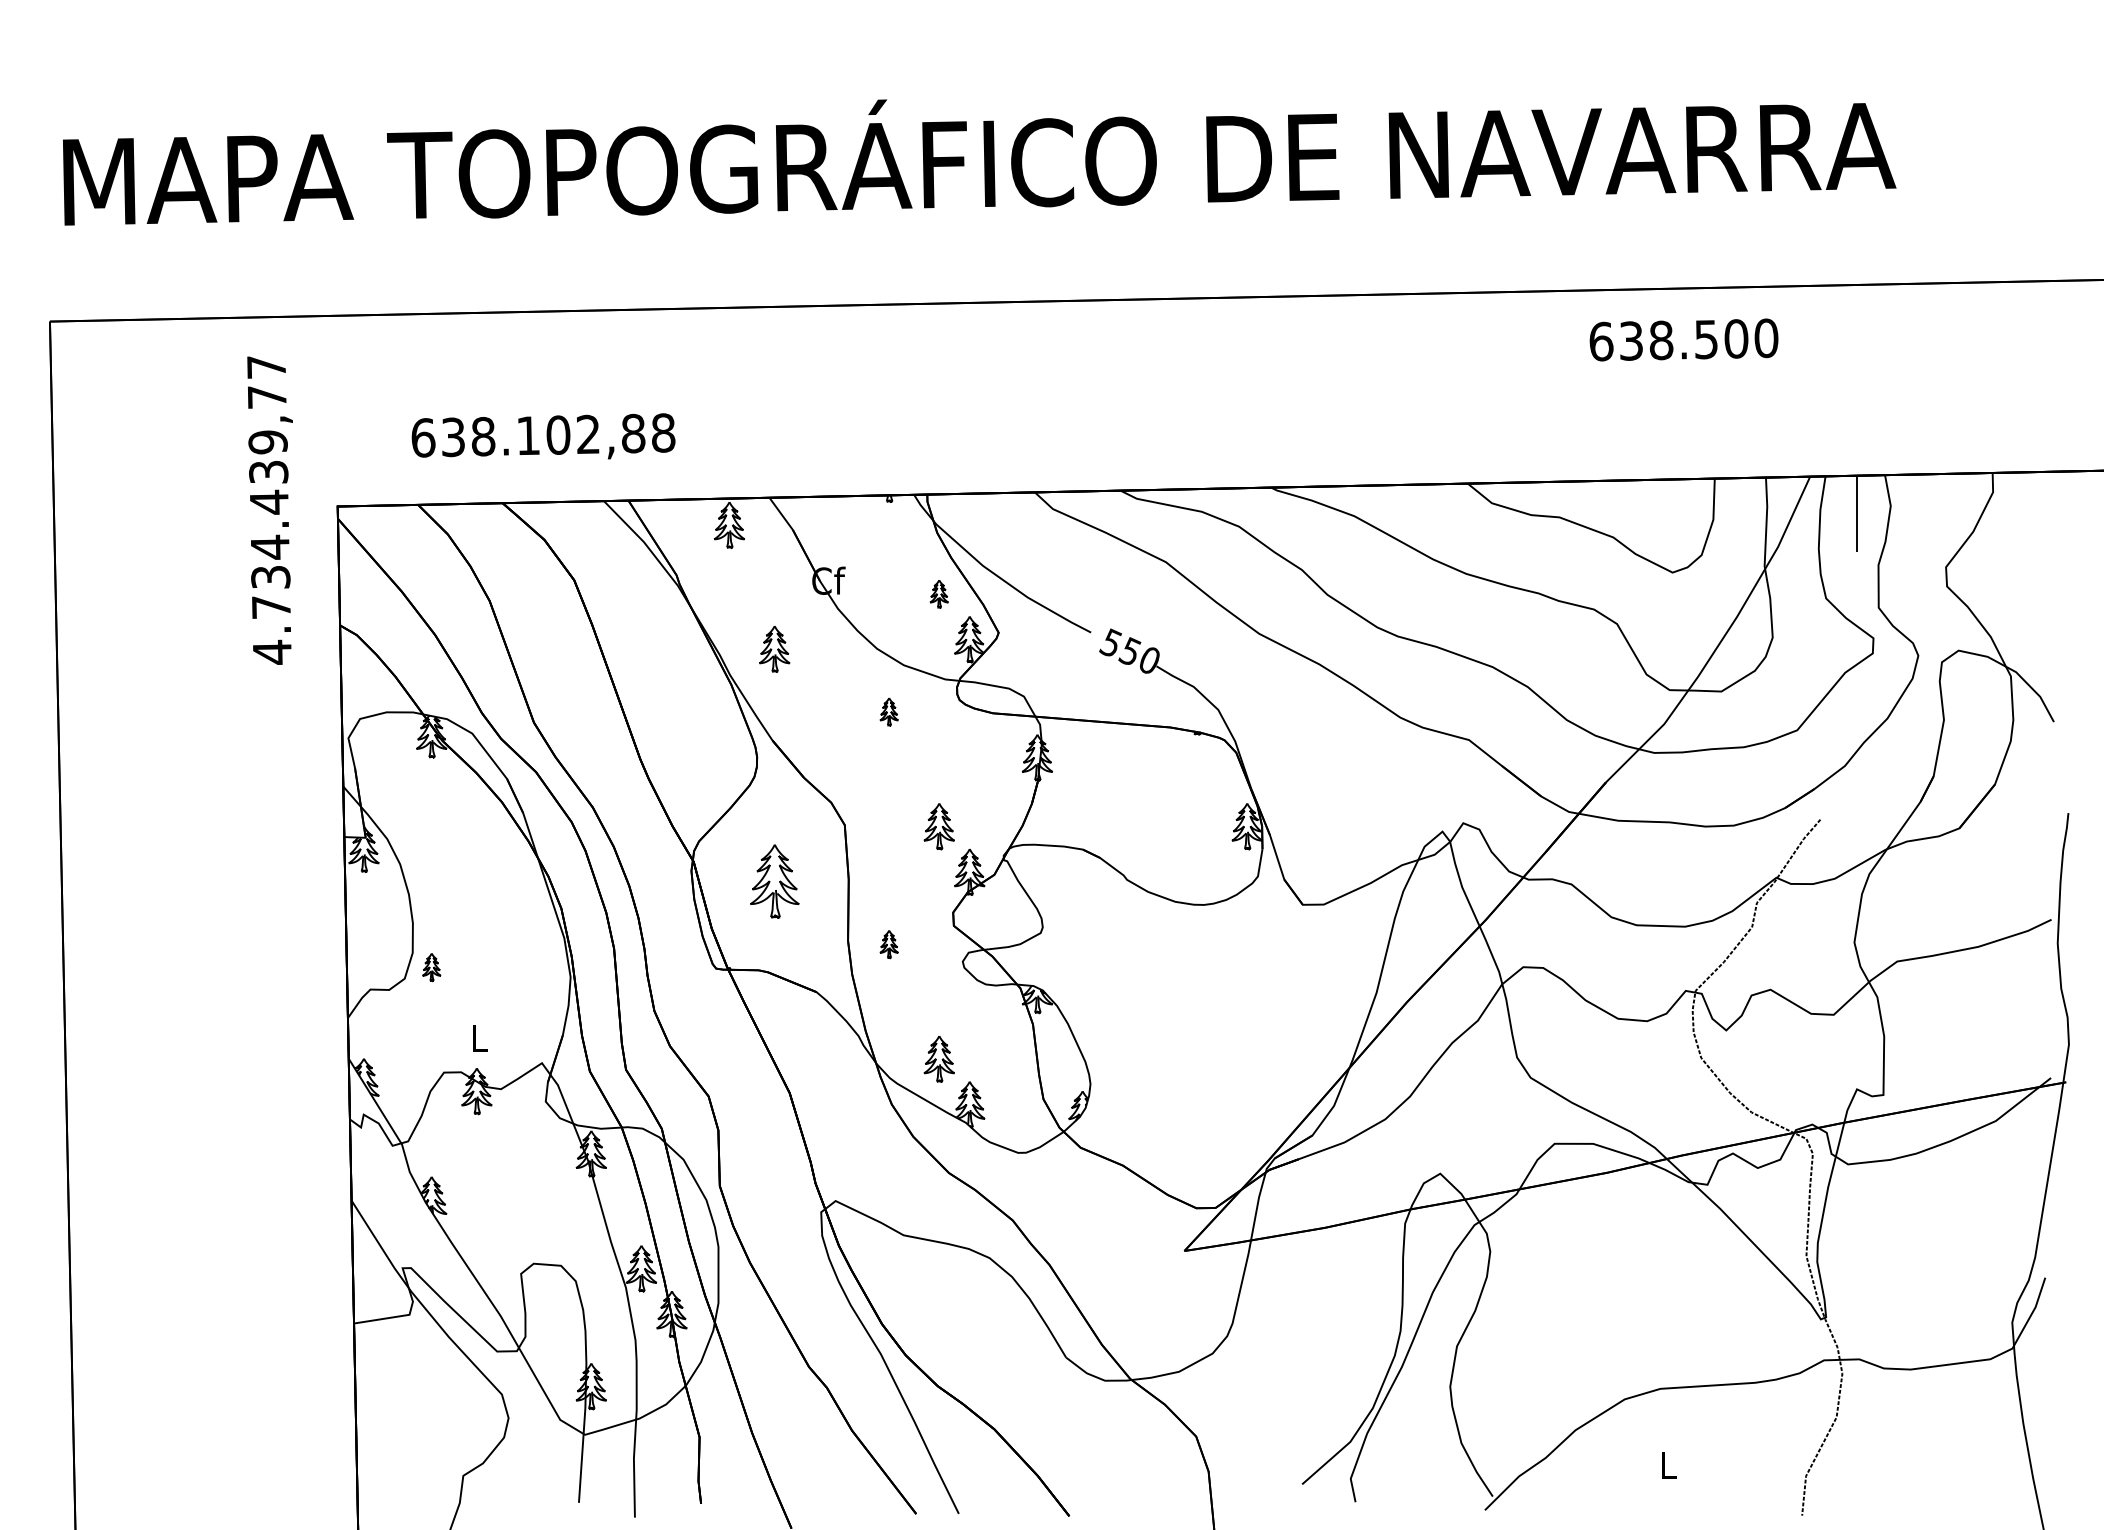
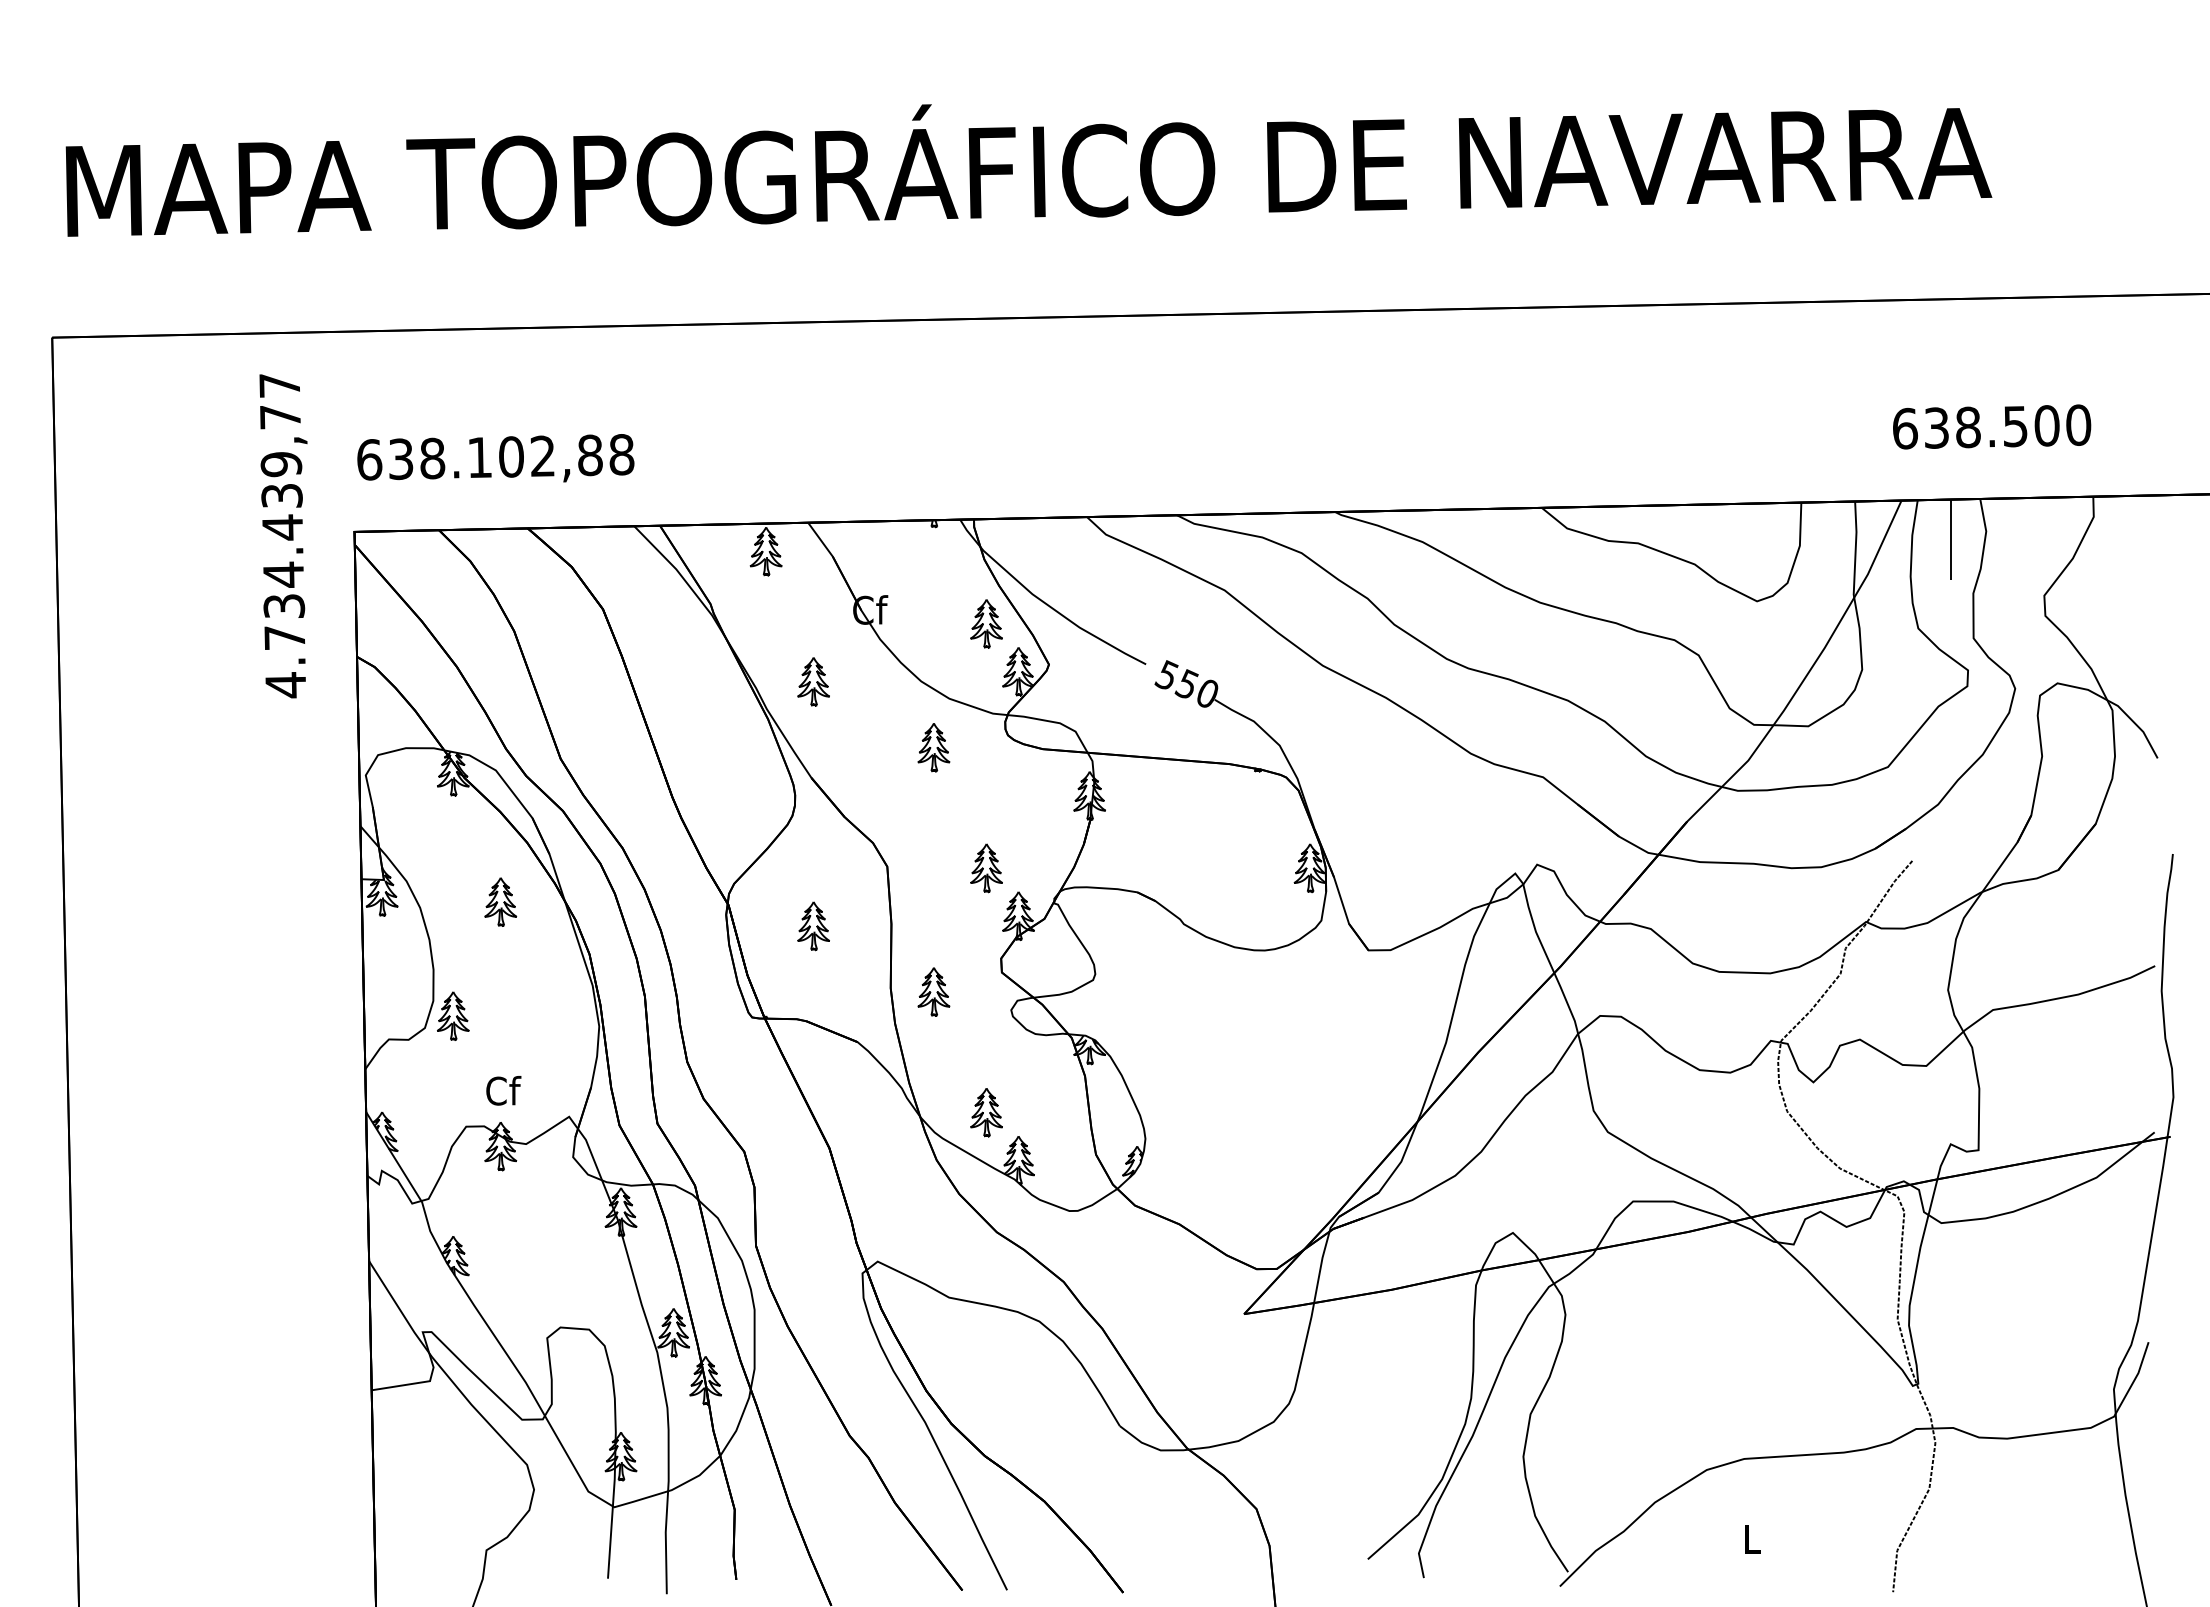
text: (1684, 339) -> (1992, 426), moved
text: (543, 436) -> (495, 458), moved
part: (939, 593) -> (986, 623), size x1.67
part: (888, 711) -> (933, 747), size x1.67
part: (476, 858) -> (500, 901), added
part: (774, 882) -> (813, 926), size x0.62
part: (888, 943) -> (933, 991), size x1.67
part: (431, 966) -> (453, 1015), size x1.67
text: (479, 1038) -> (503, 1090), L -> Cf

